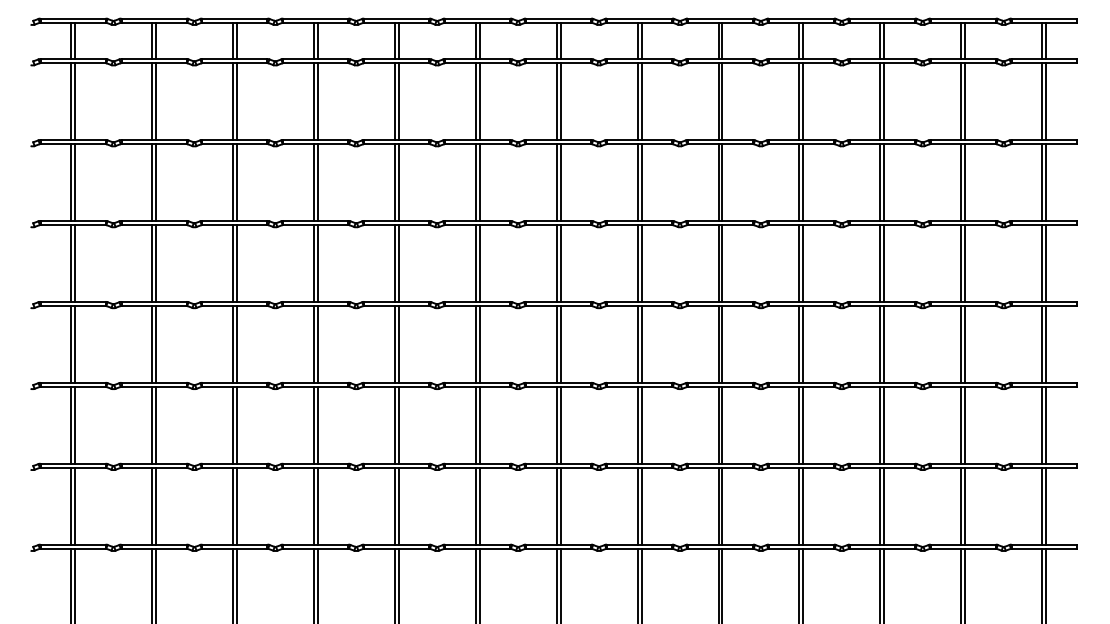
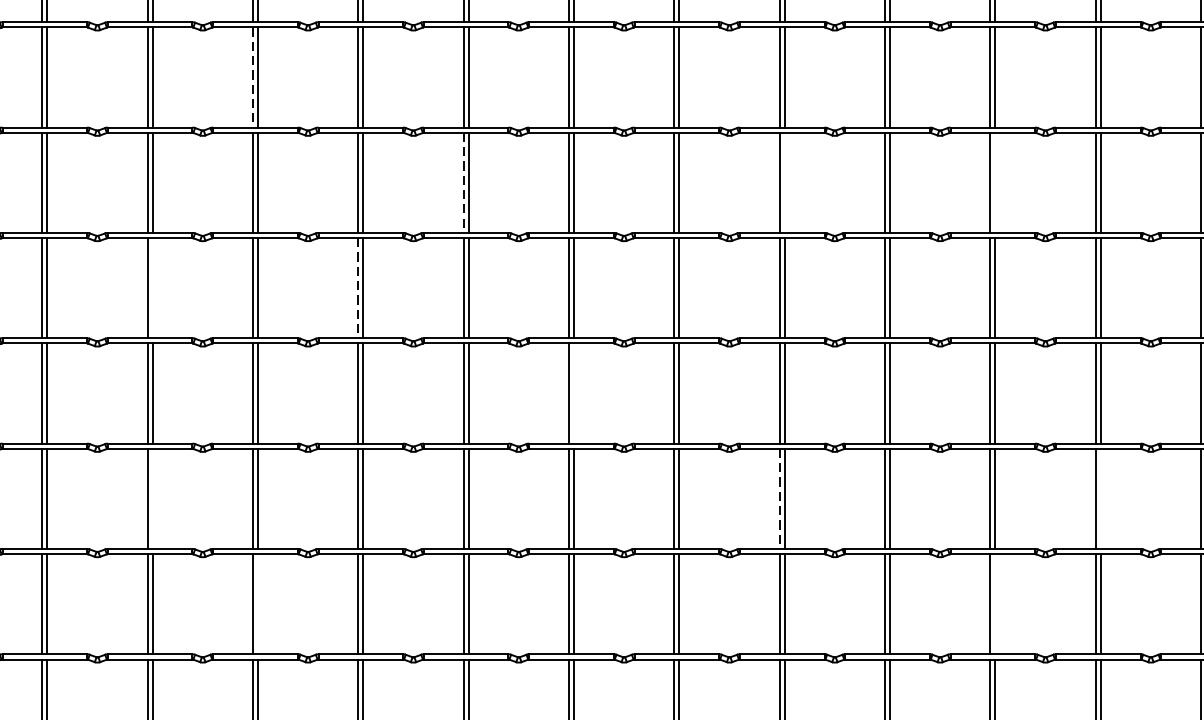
line: (232, 102) -> (252, 78), solid -> dashed
line: (394, 182) -> (463, 182), solid -> dashed
line: (641, 182) -> (784, 182), removed
line: (803, 182) -> (995, 182), removed
line: (155, 262) -> (152, 287), removed
line: (313, 263) -> (357, 288), solid -> dashed
line: (479, 343) -> (573, 392), removed
line: (155, 424) -> (152, 497), removed
line: (884, 424) -> (1101, 497), removed
line: (637, 425) -> (779, 499), solid -> dashed
line: (236, 505) -> (257, 603), removed
line: (803, 505) -> (995, 603), removed

